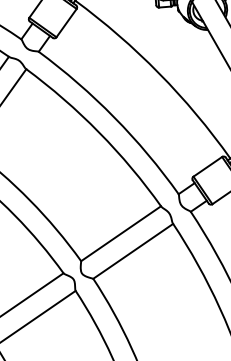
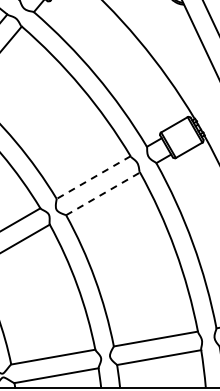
line: (120, 233) -> (93, 177), solid -> dashed
line: (133, 250) -> (103, 193), solid -> dashed

